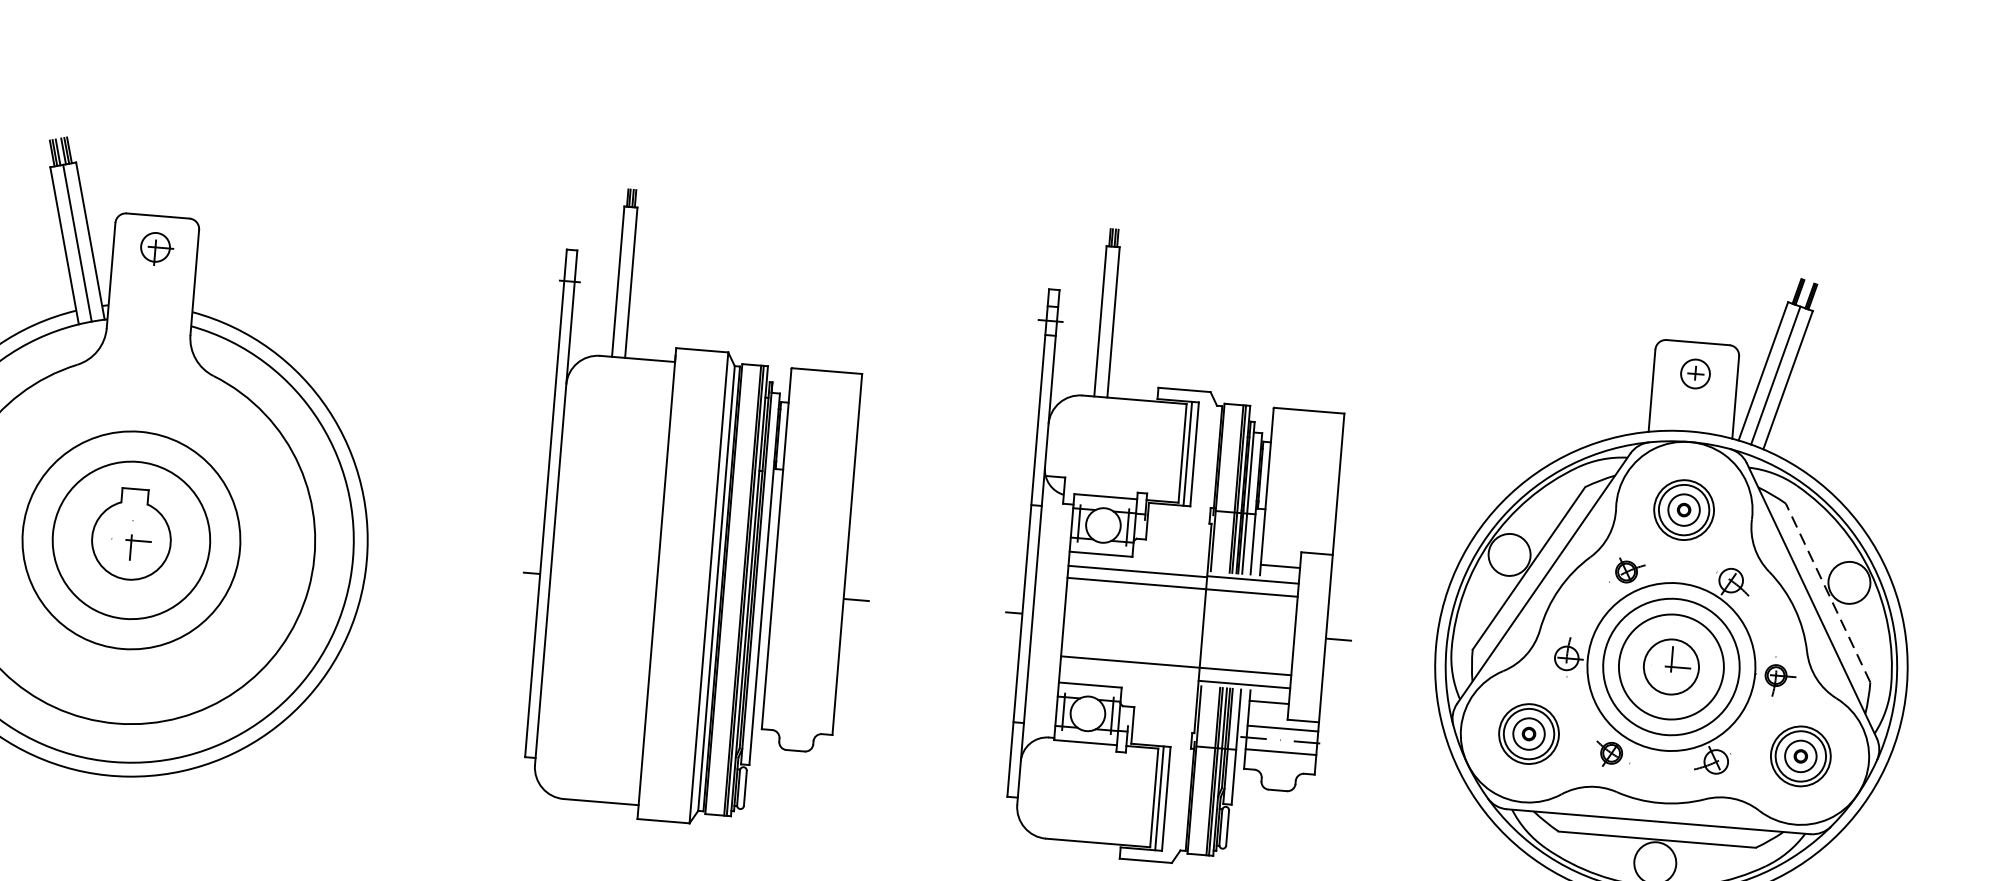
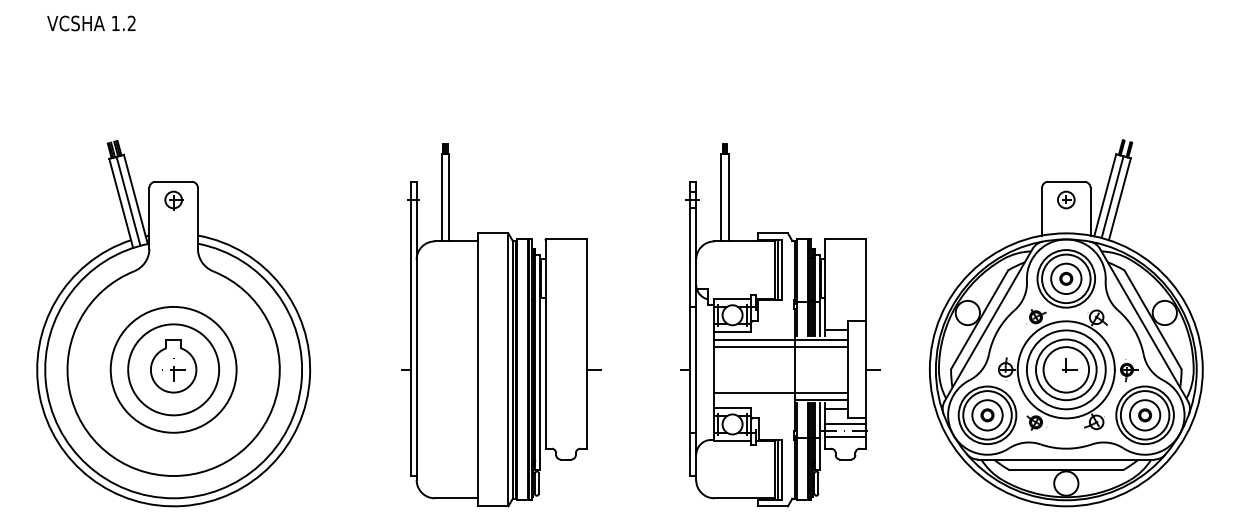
part: (1682, 509) -> (1065, 278), size x1.67
line: (1827, 592) -> (1152, 319), dashed -> solid
circle: (1671, 666) -> (1066, 369), size x1.43
part: (1529, 732) -> (987, 414), size x1.67
part: (1799, 755) -> (1144, 414), size x1.67

